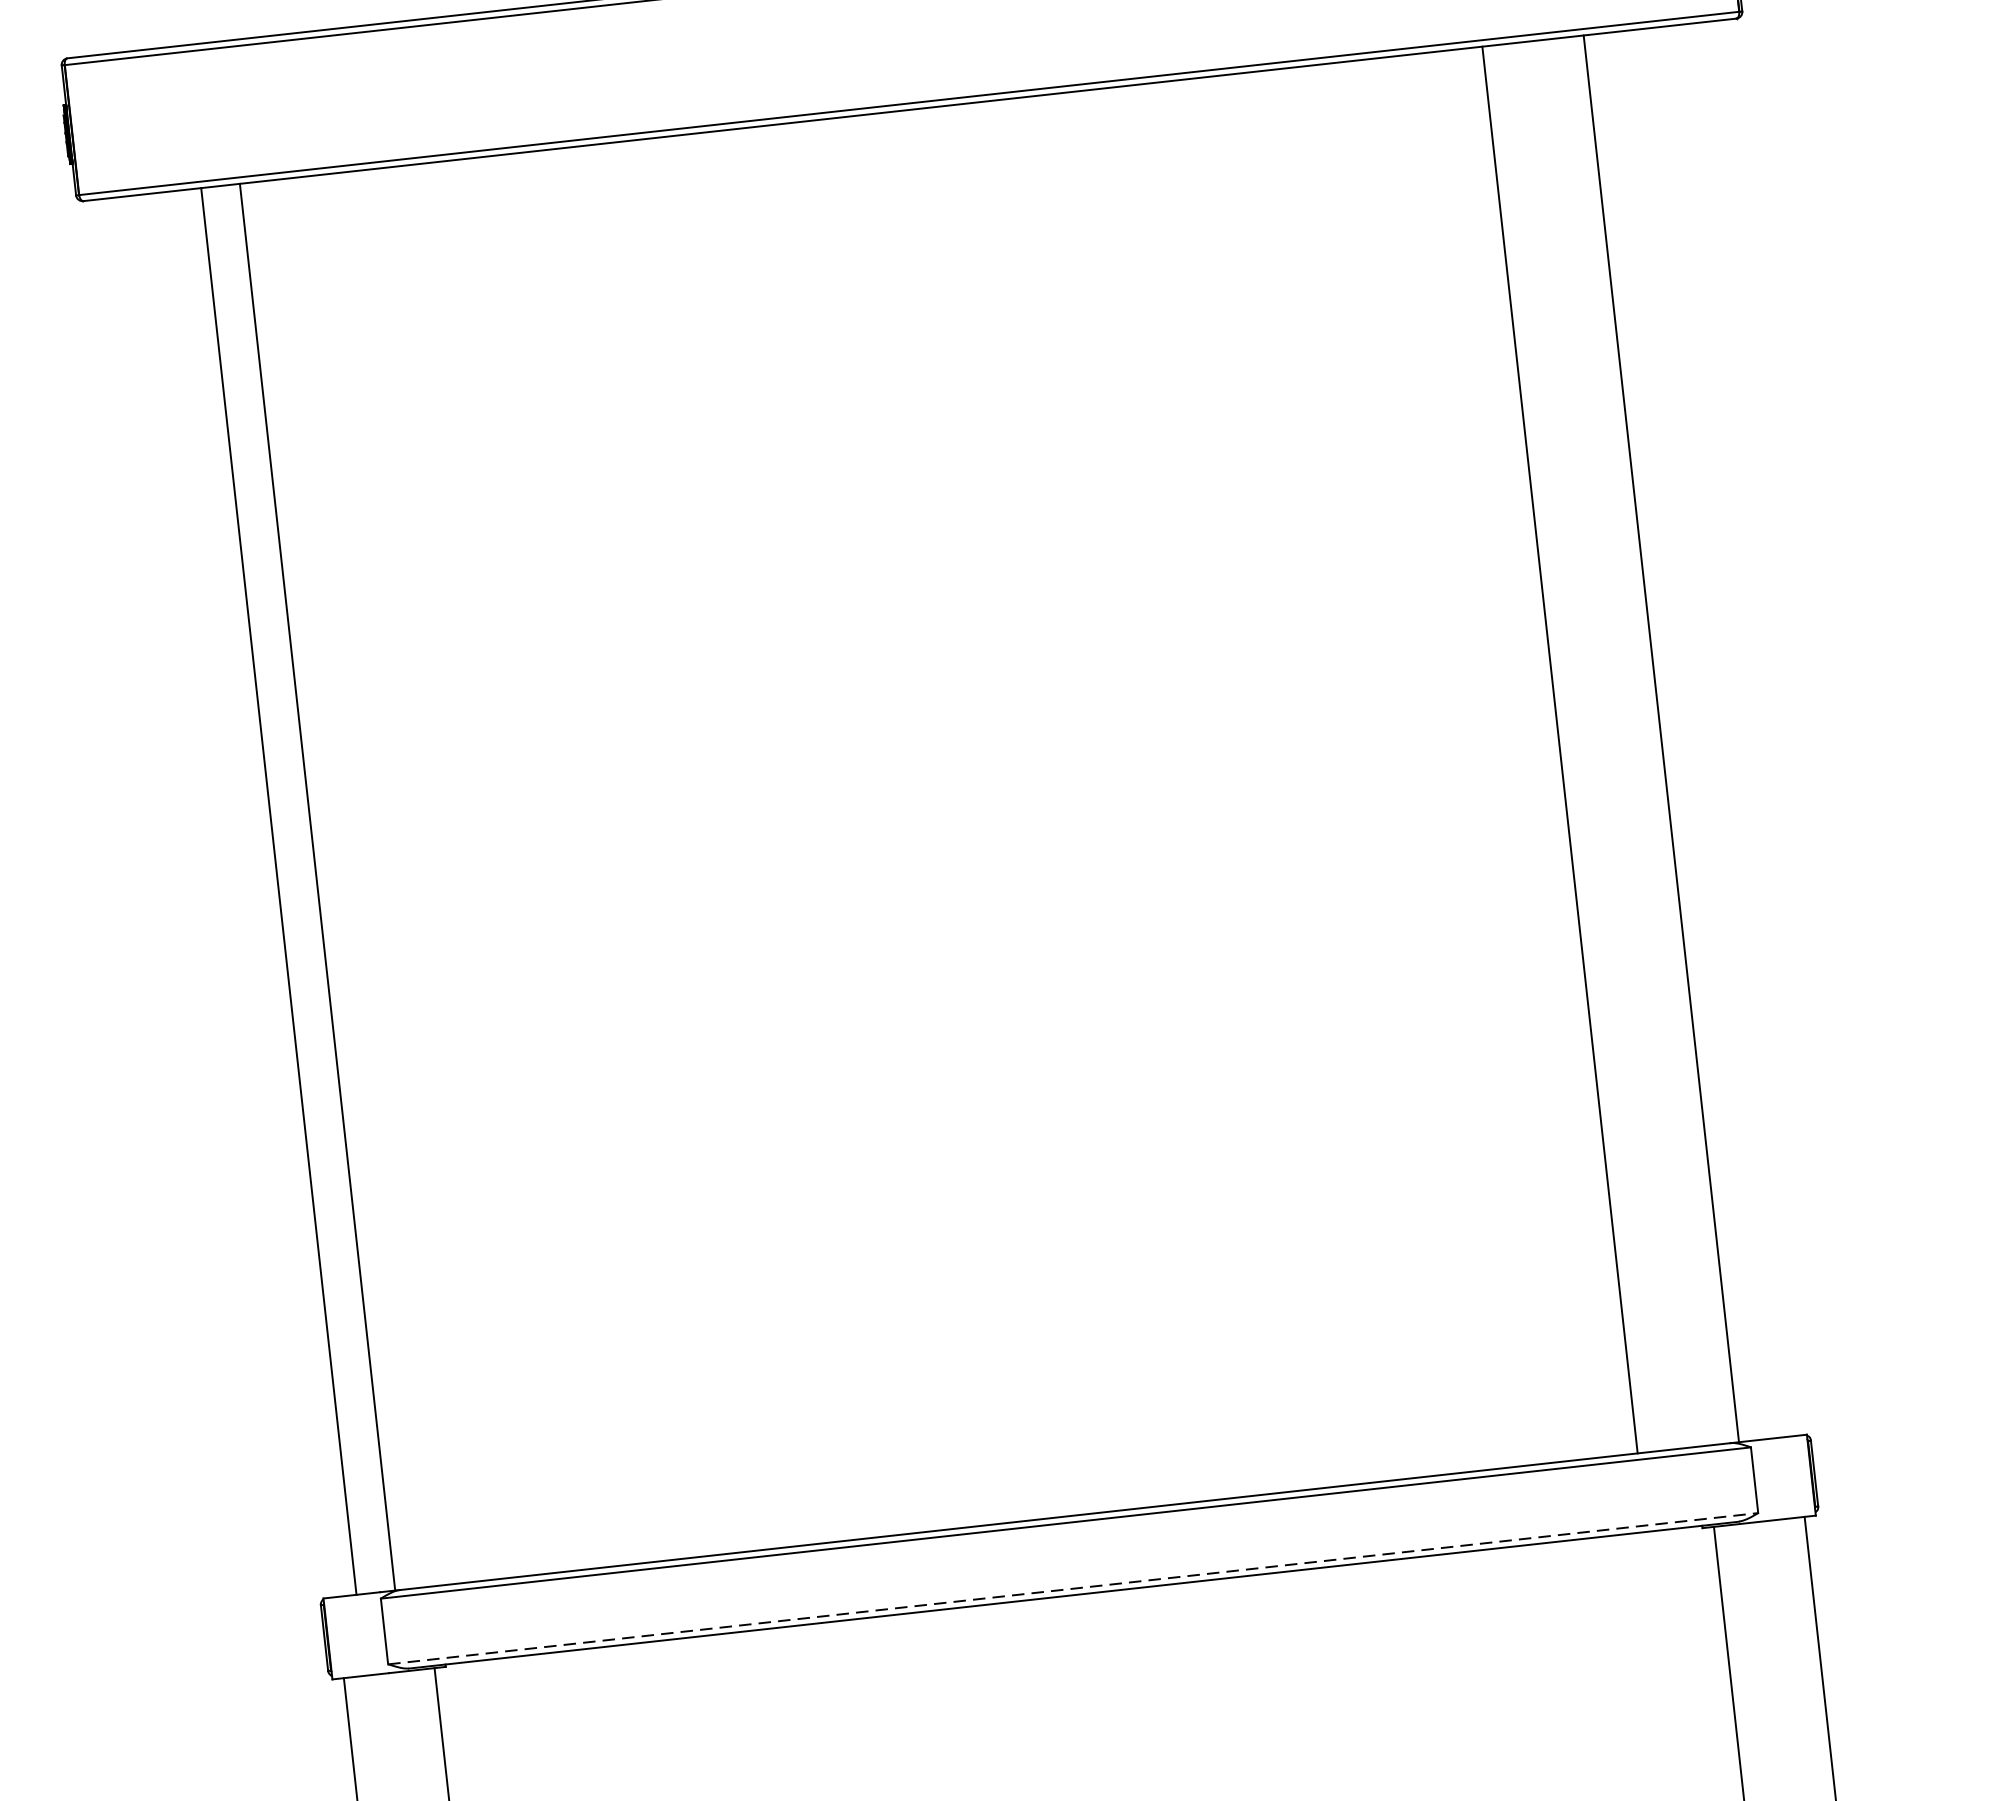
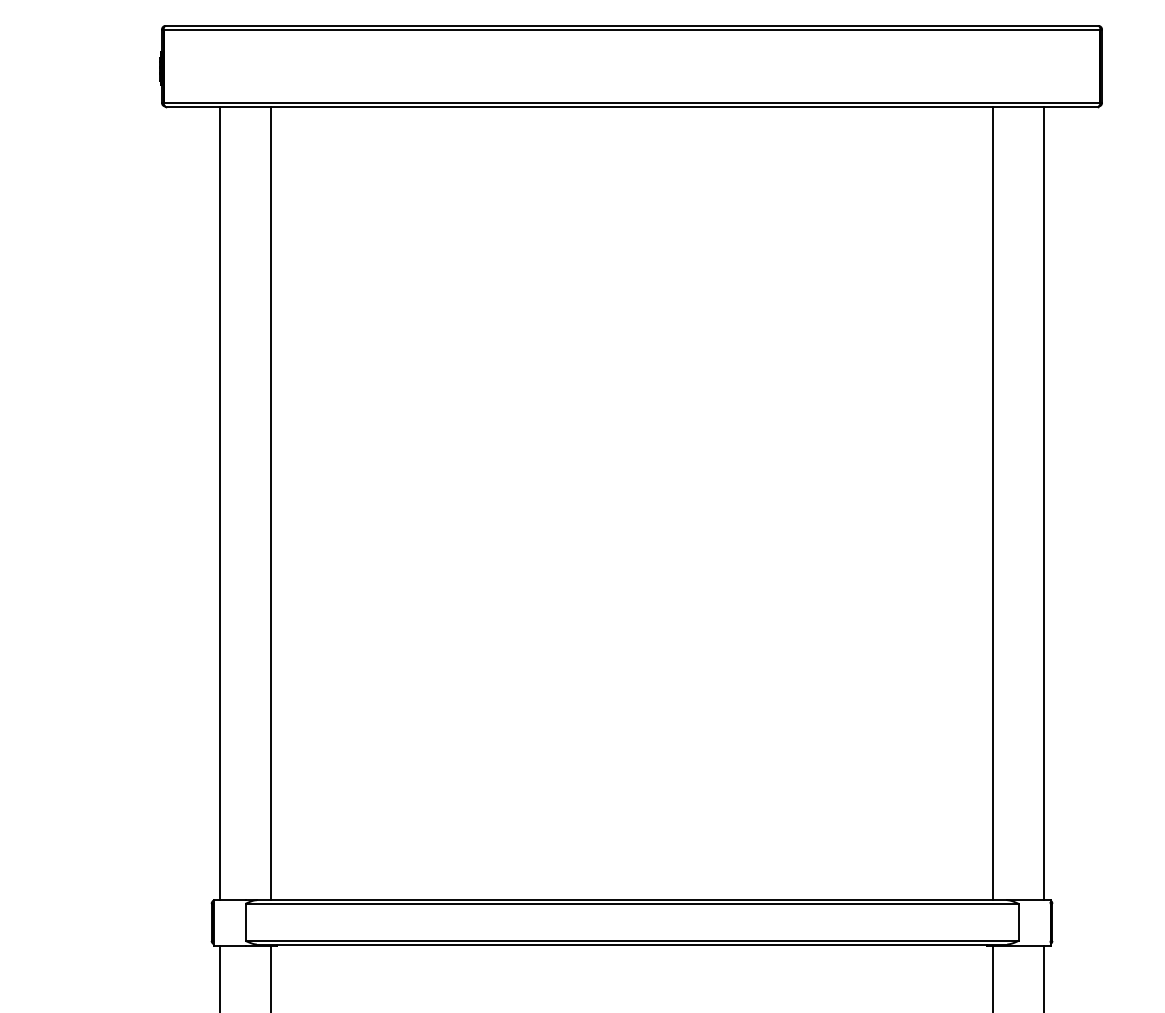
line: (1661, 738) -> (1044, 503), moved
line: (1560, 750) -> (993, 503), moved
line: (318, 887) -> (220, 503), moved
line: (279, 891) -> (271, 503), moved
line: (1073, 1587) -> (632, 940), dashed -> solid

